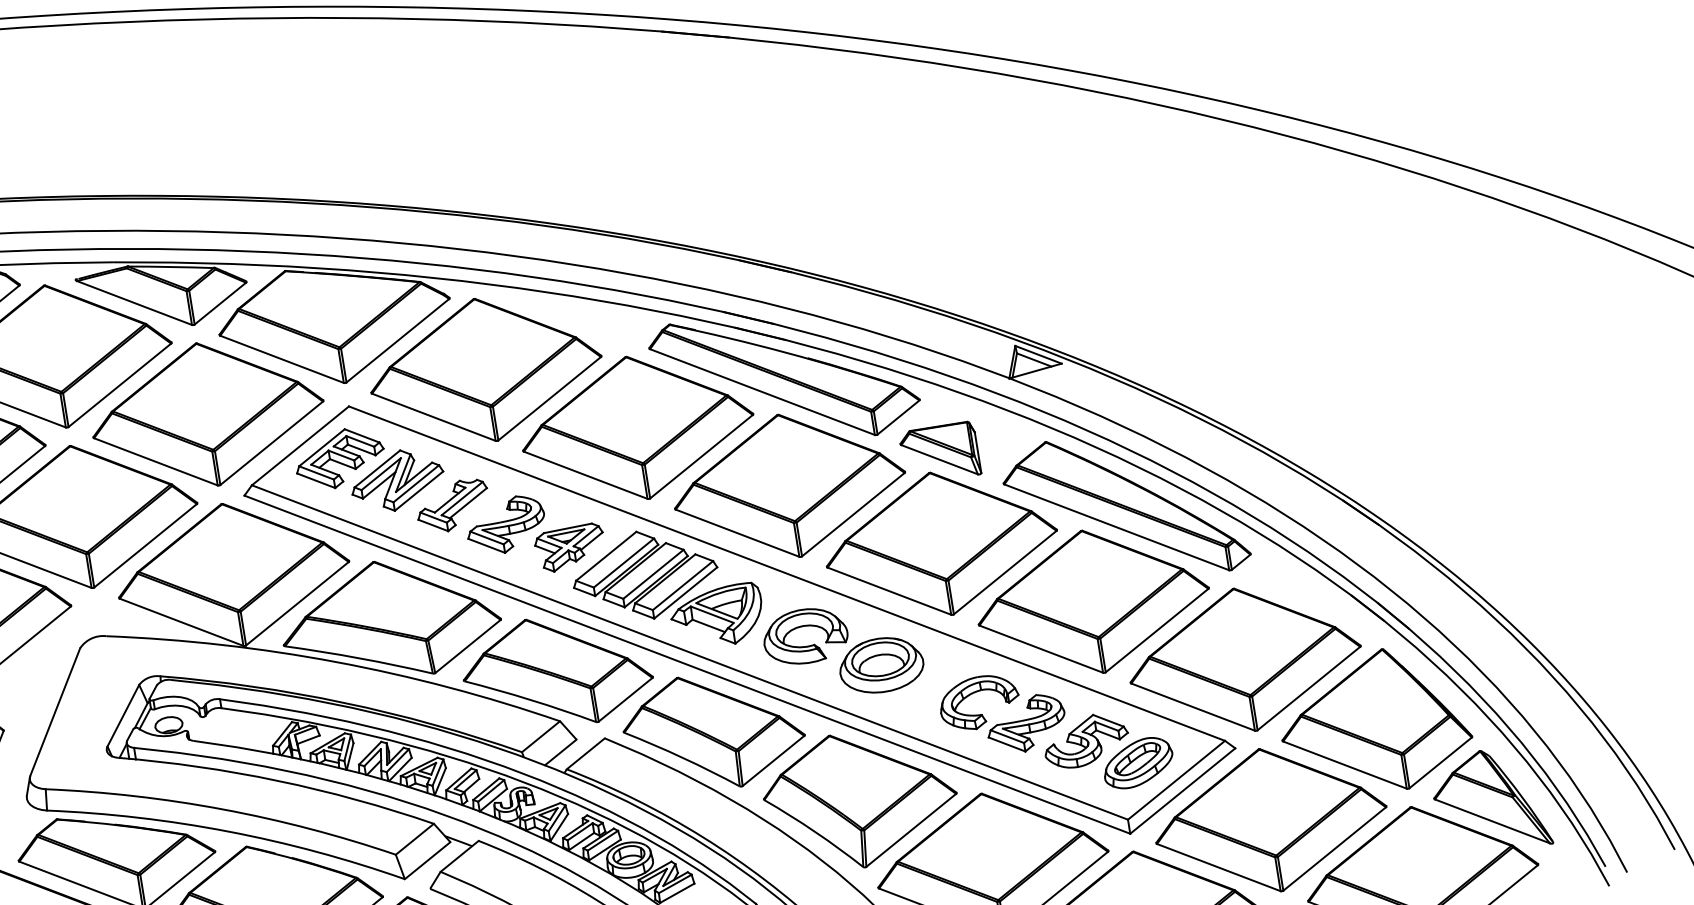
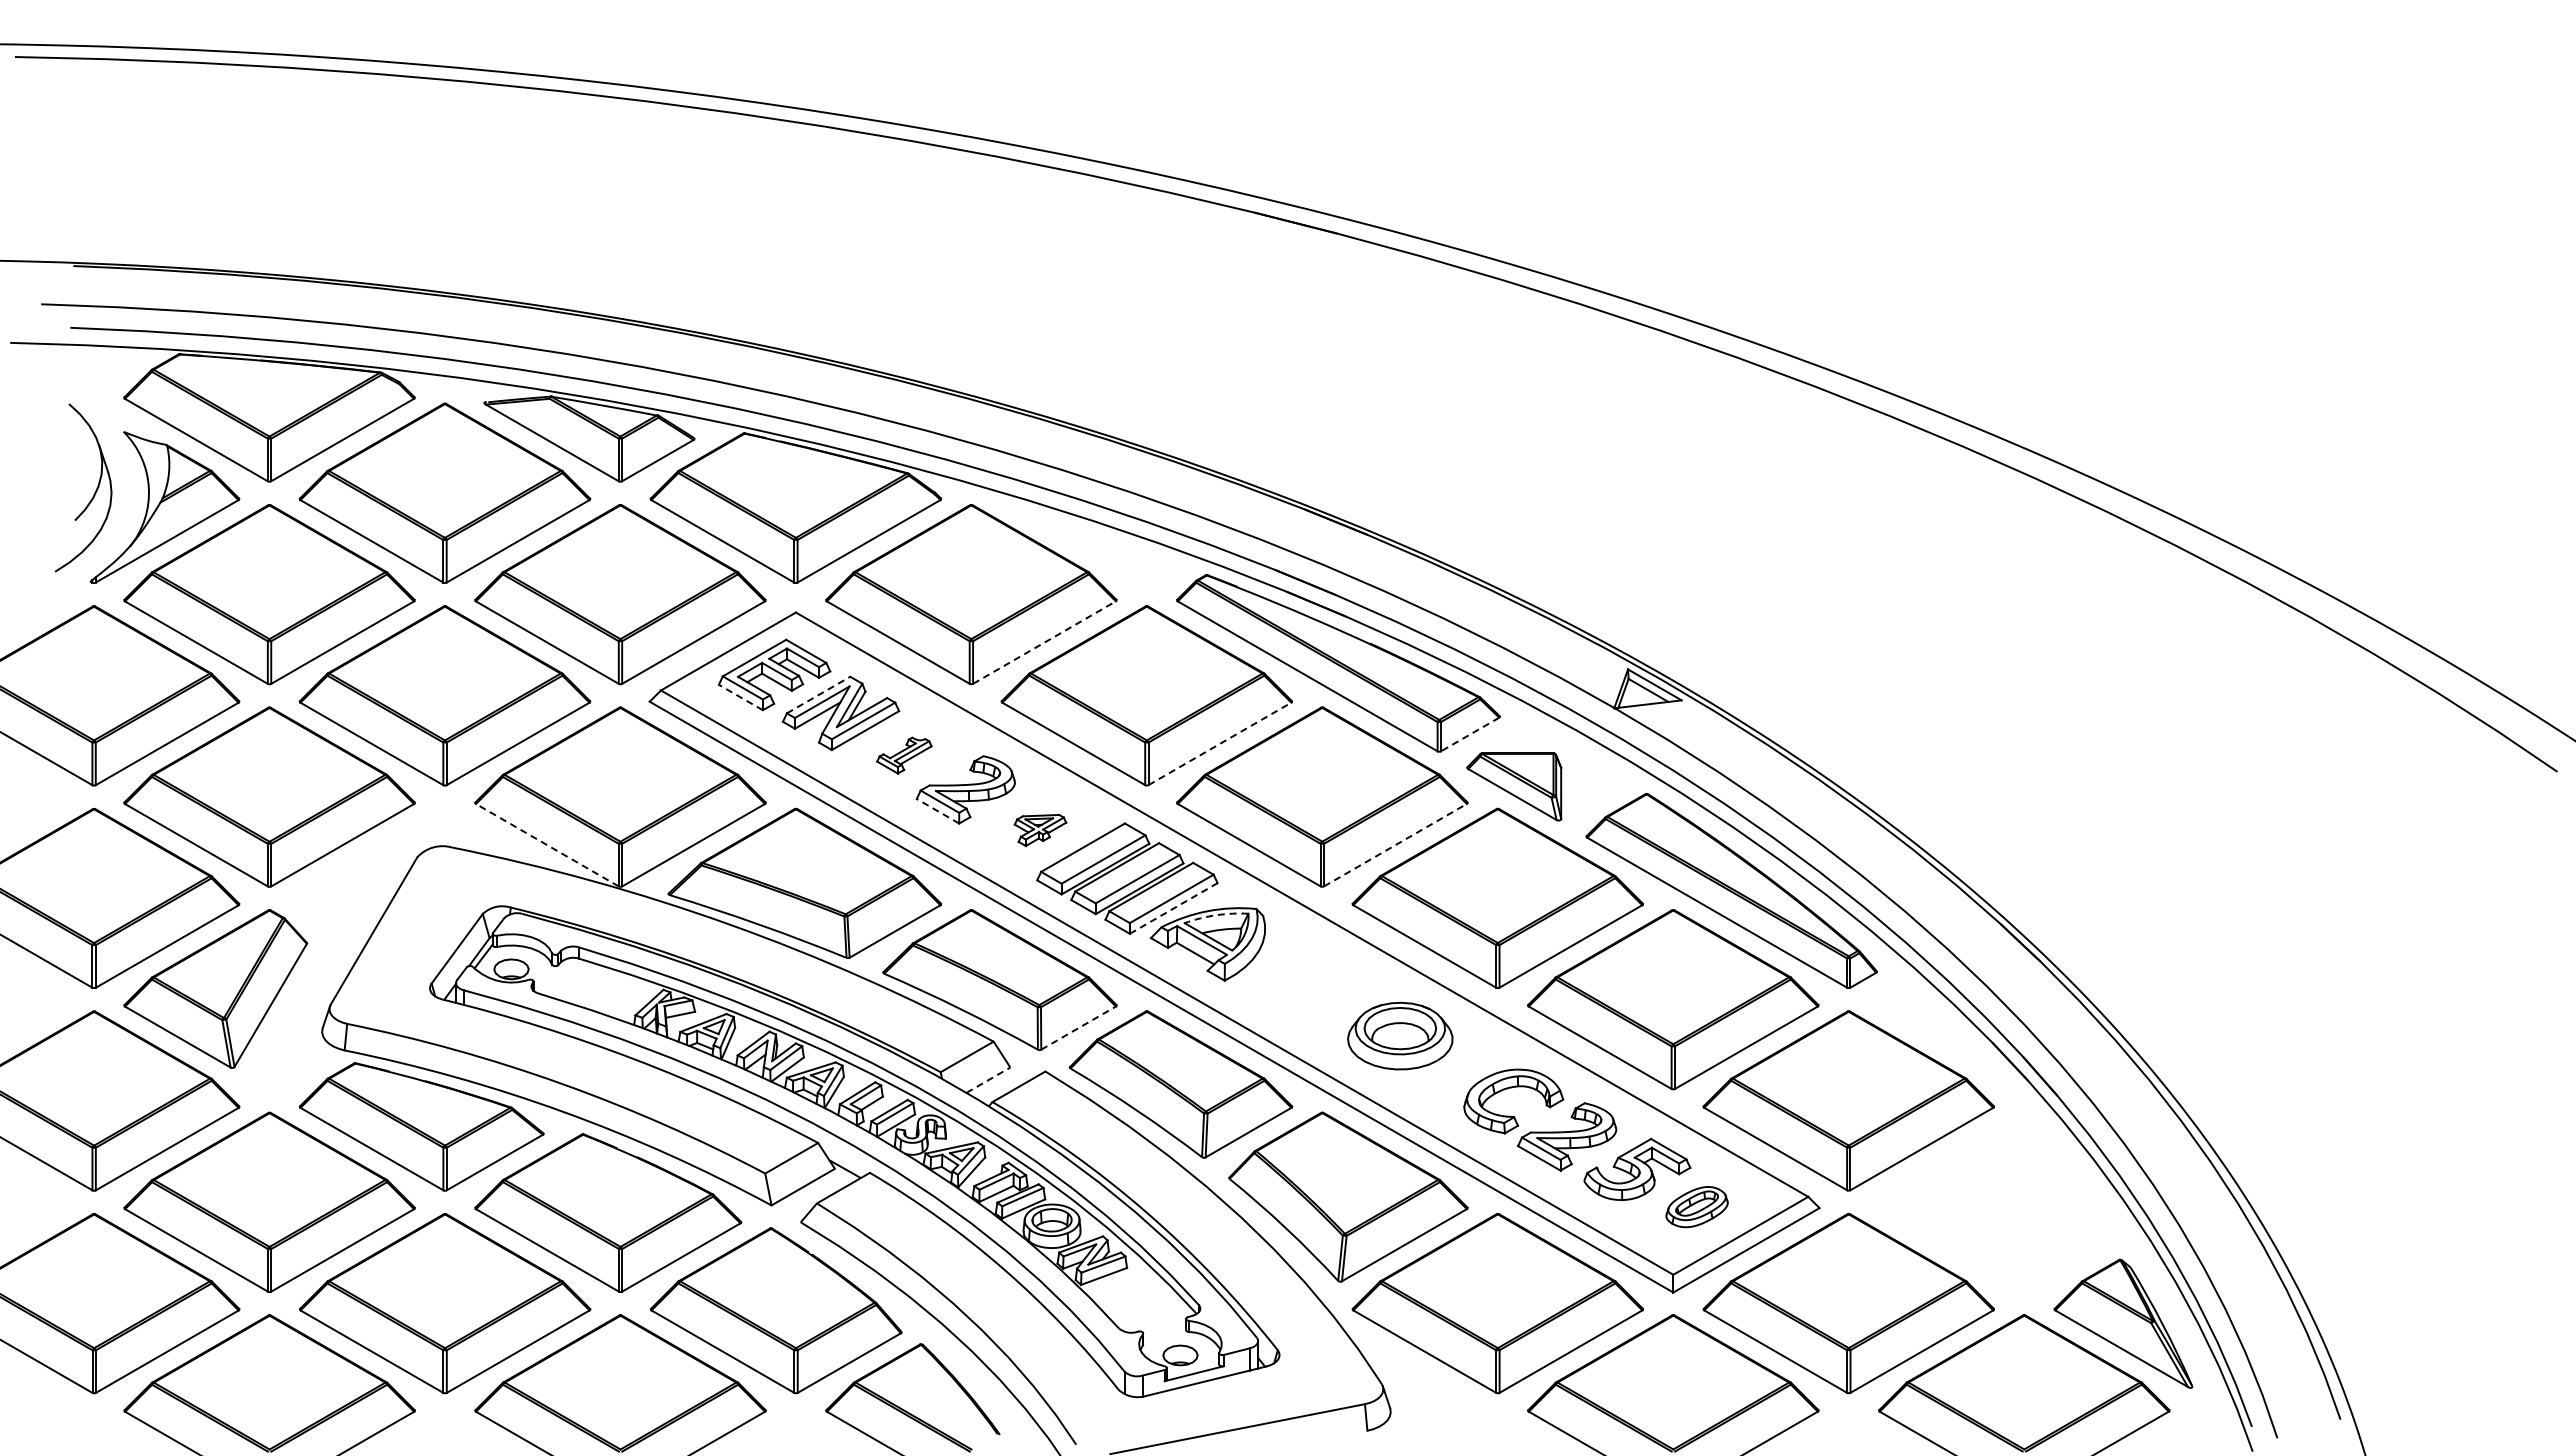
line: (549, 398) -> (1044, 642), solid -> dashed
line: (898, 417) -> (1470, 734), solid -> dashed
line: (701, 456) -> (1220, 743), solid -> dashed
line: (377, 469) -> (818, 695), solid -> dashed
line: (315, 480) -> (740, 697), solid -> dashed
part: (453, 505) -> (904, 755), size x0.6
line: (853, 514) -> (1395, 844), solid -> dashed
line: (486, 546) -> (937, 811), solid -> dashed
part: (570, 548) -> (1040, 830), size x0.6
line: (685, 592) -> (1173, 908), solid -> dashed
arc: (720, 593) -> (1216, 915), solid -> dashed
line: (180, 621) -> (546, 844), solid -> dashed
part: (803, 626) -> (1312, 973), removed
line: (626, 699) -> (1079, 1027), solid -> dashed
part: (1374, 722) -> (1996, 1203), removed
line: (560, 751) -> (988, 1079), solid -> dashed
part: (1137, 762) -> (1696, 1206), size x0.7

